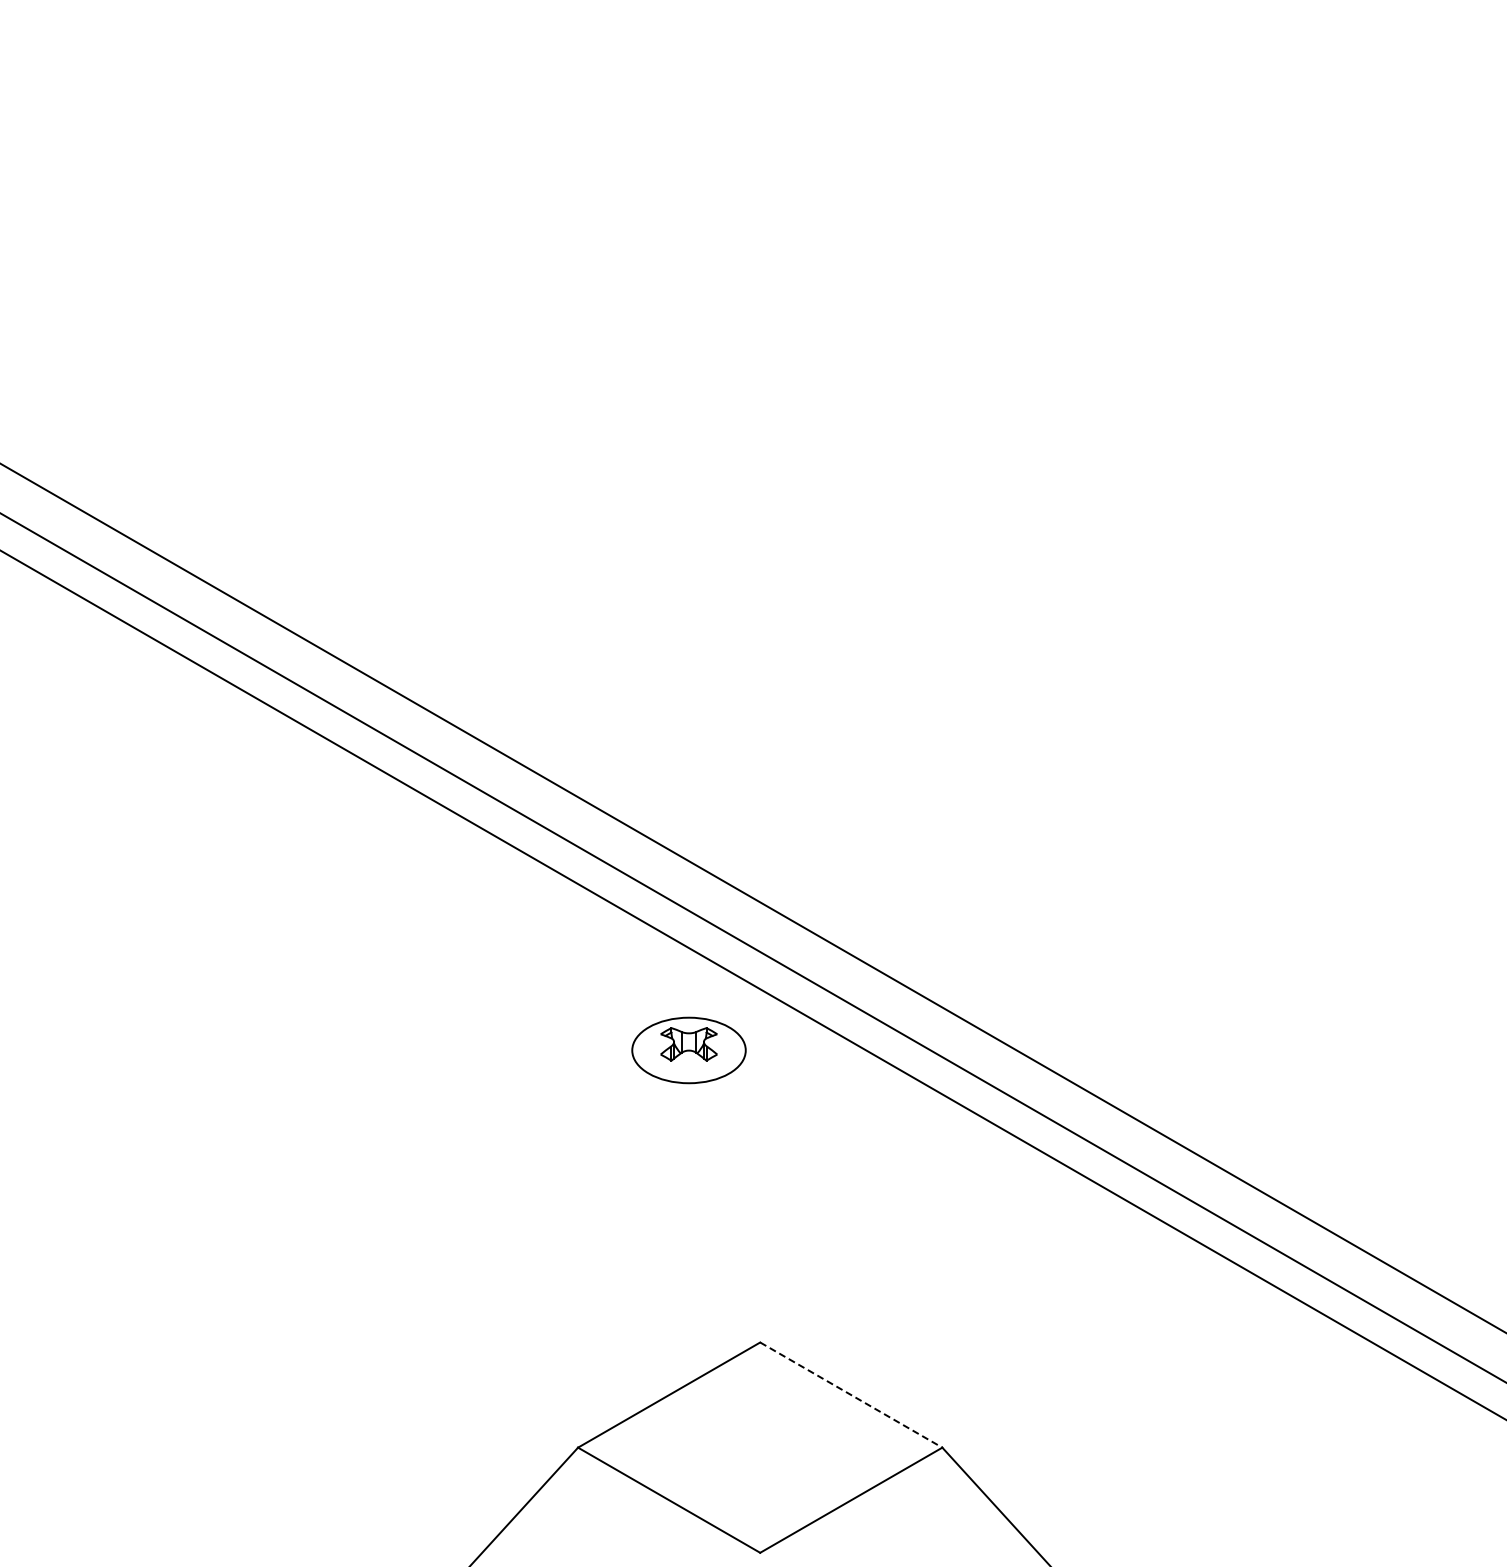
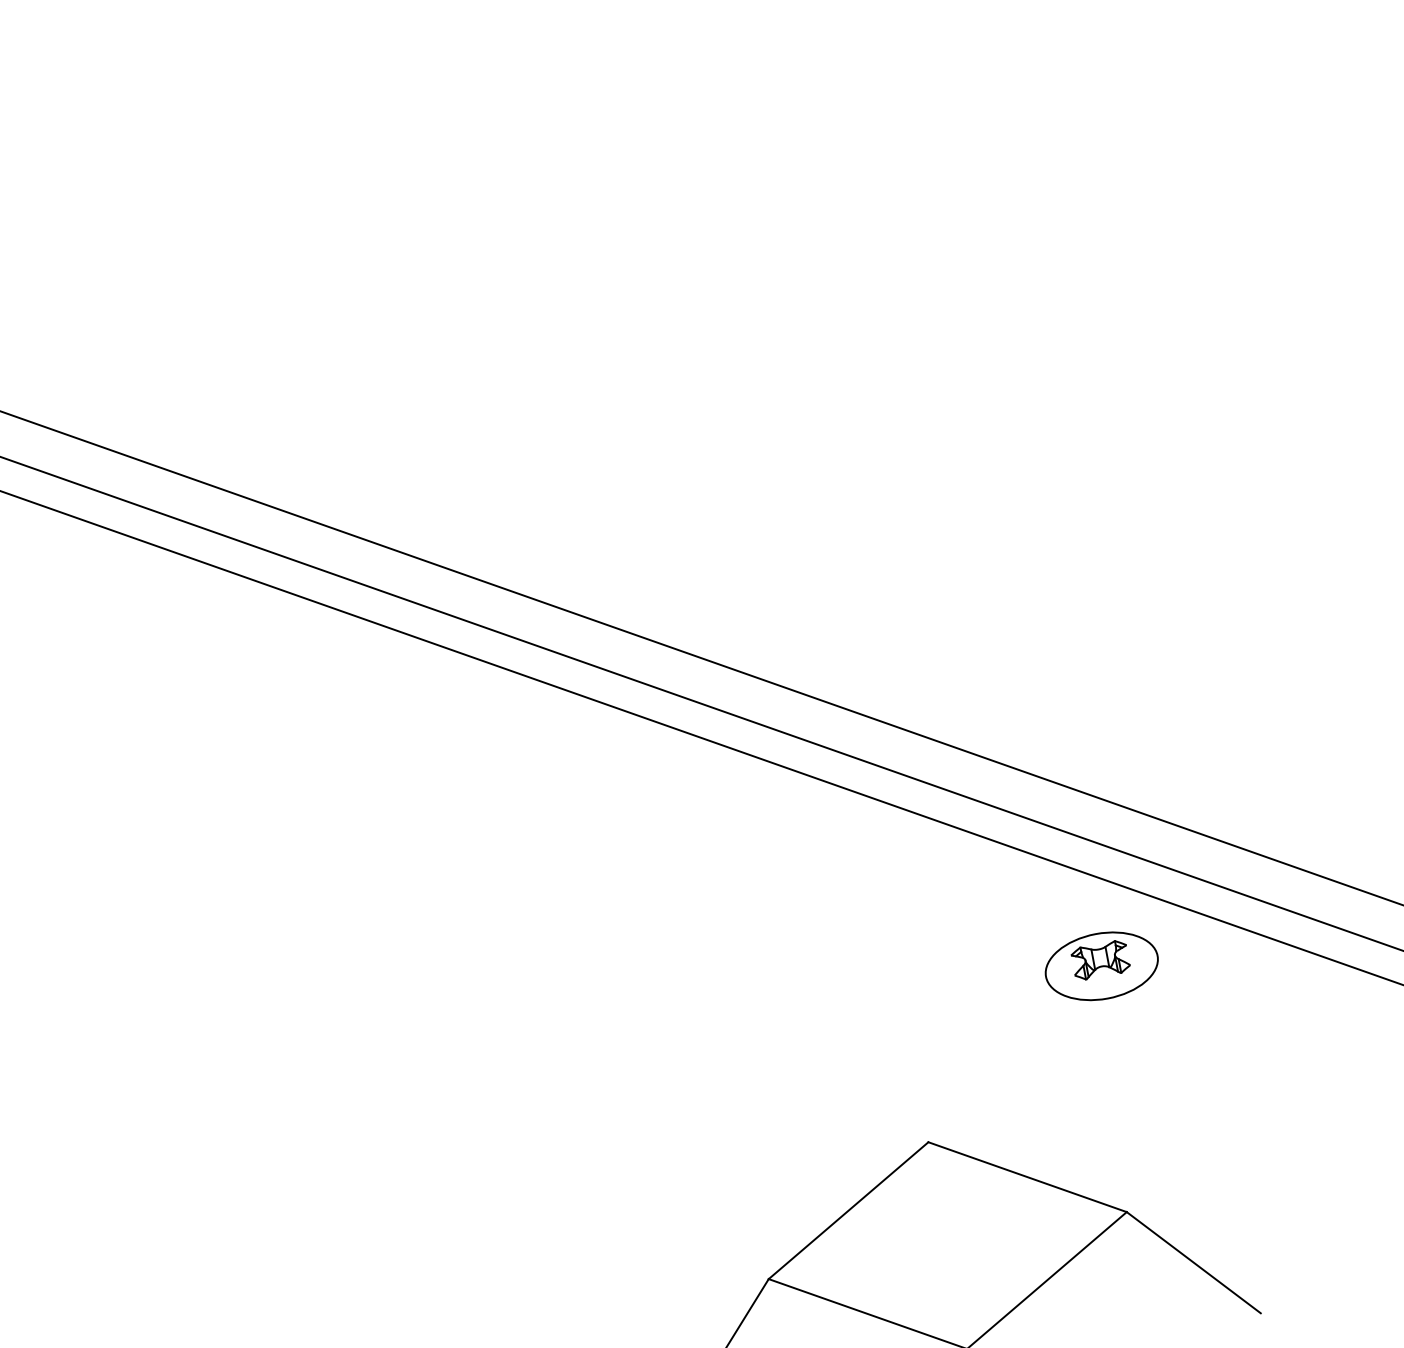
part: (688, 1050) -> (1101, 966), moved
line: (851, 1395) -> (1027, 1177), dashed -> solid

